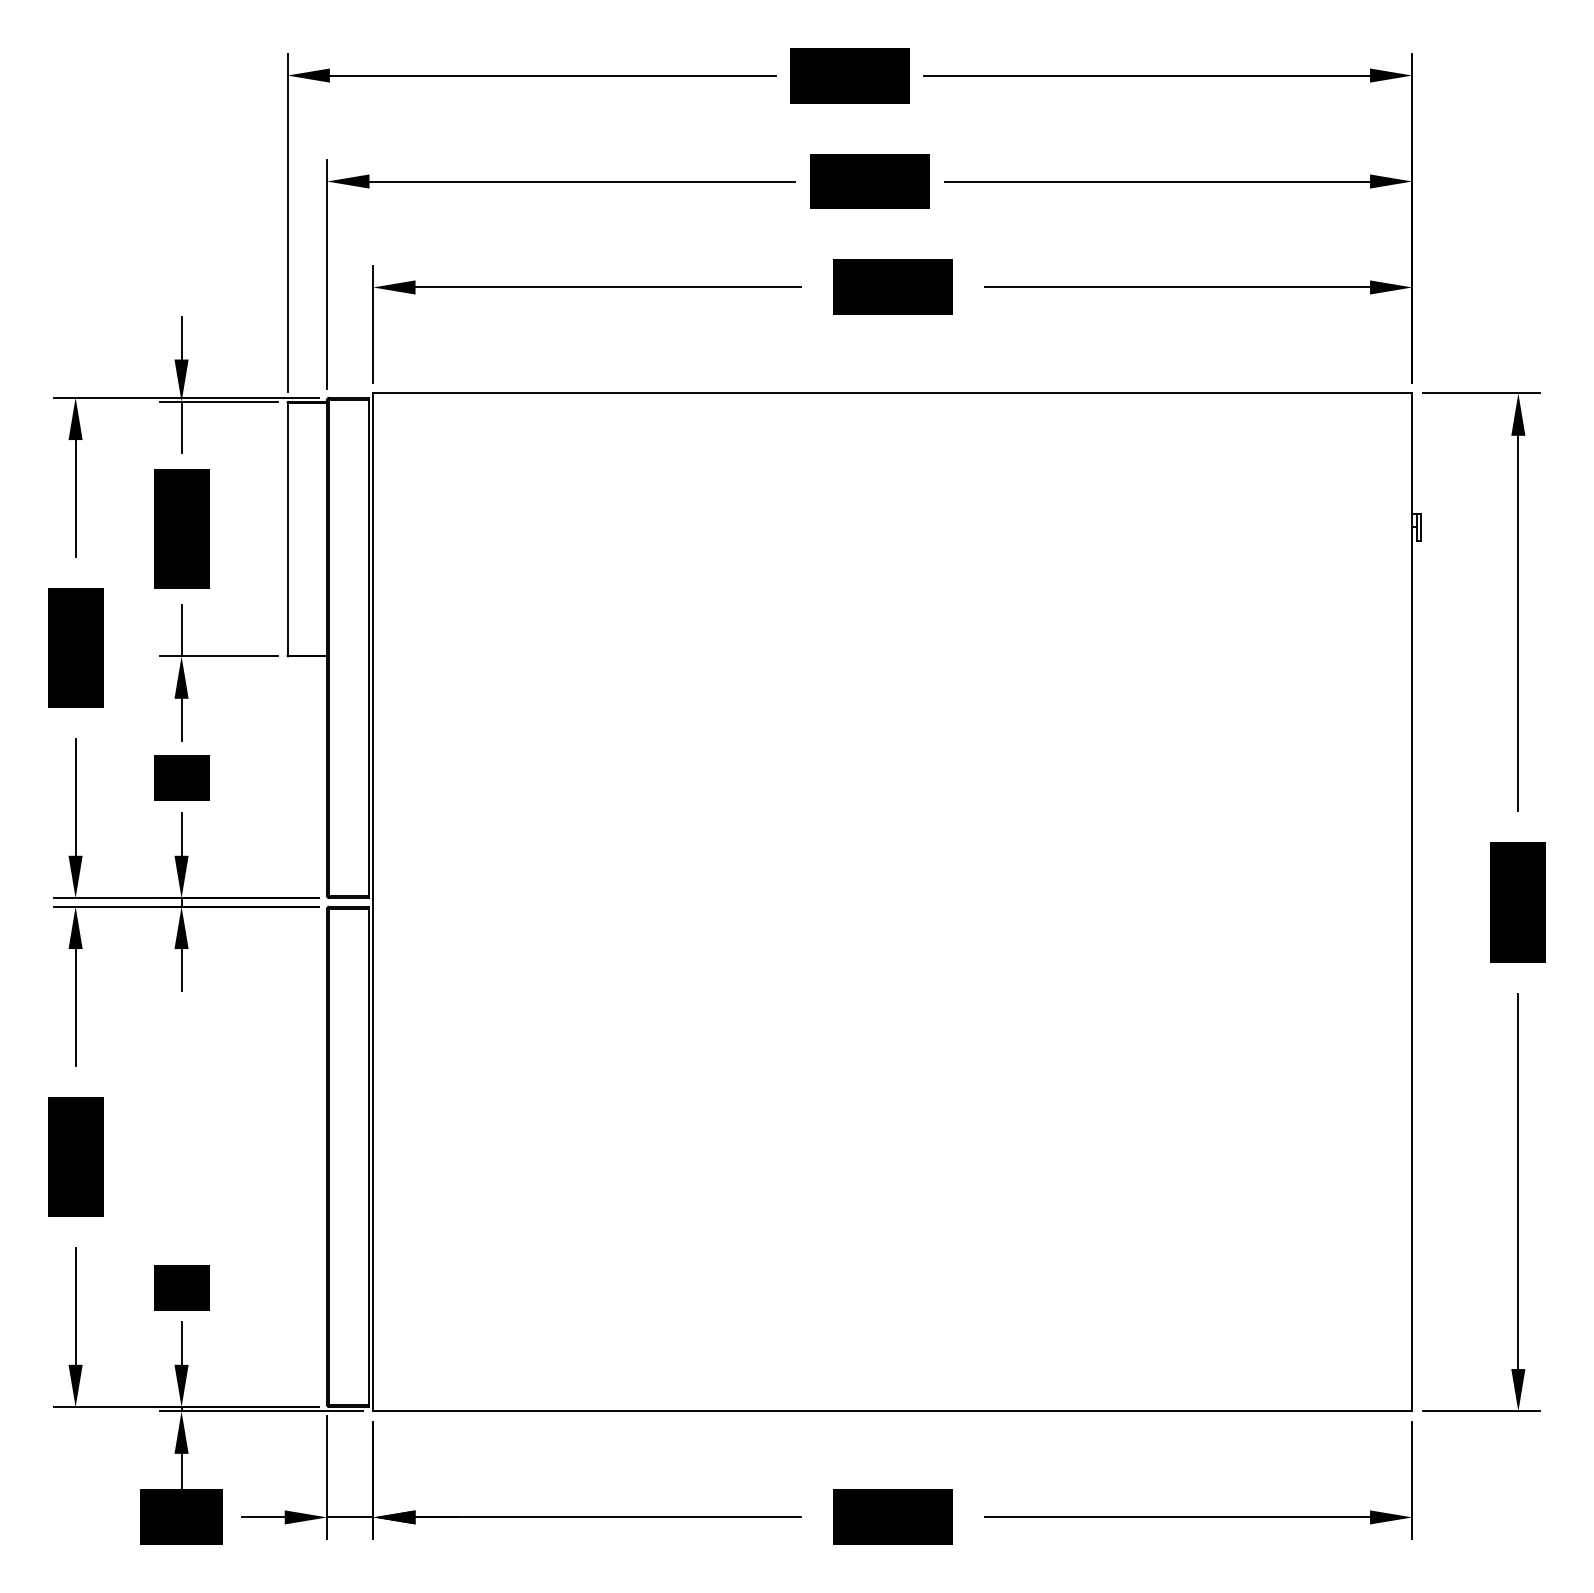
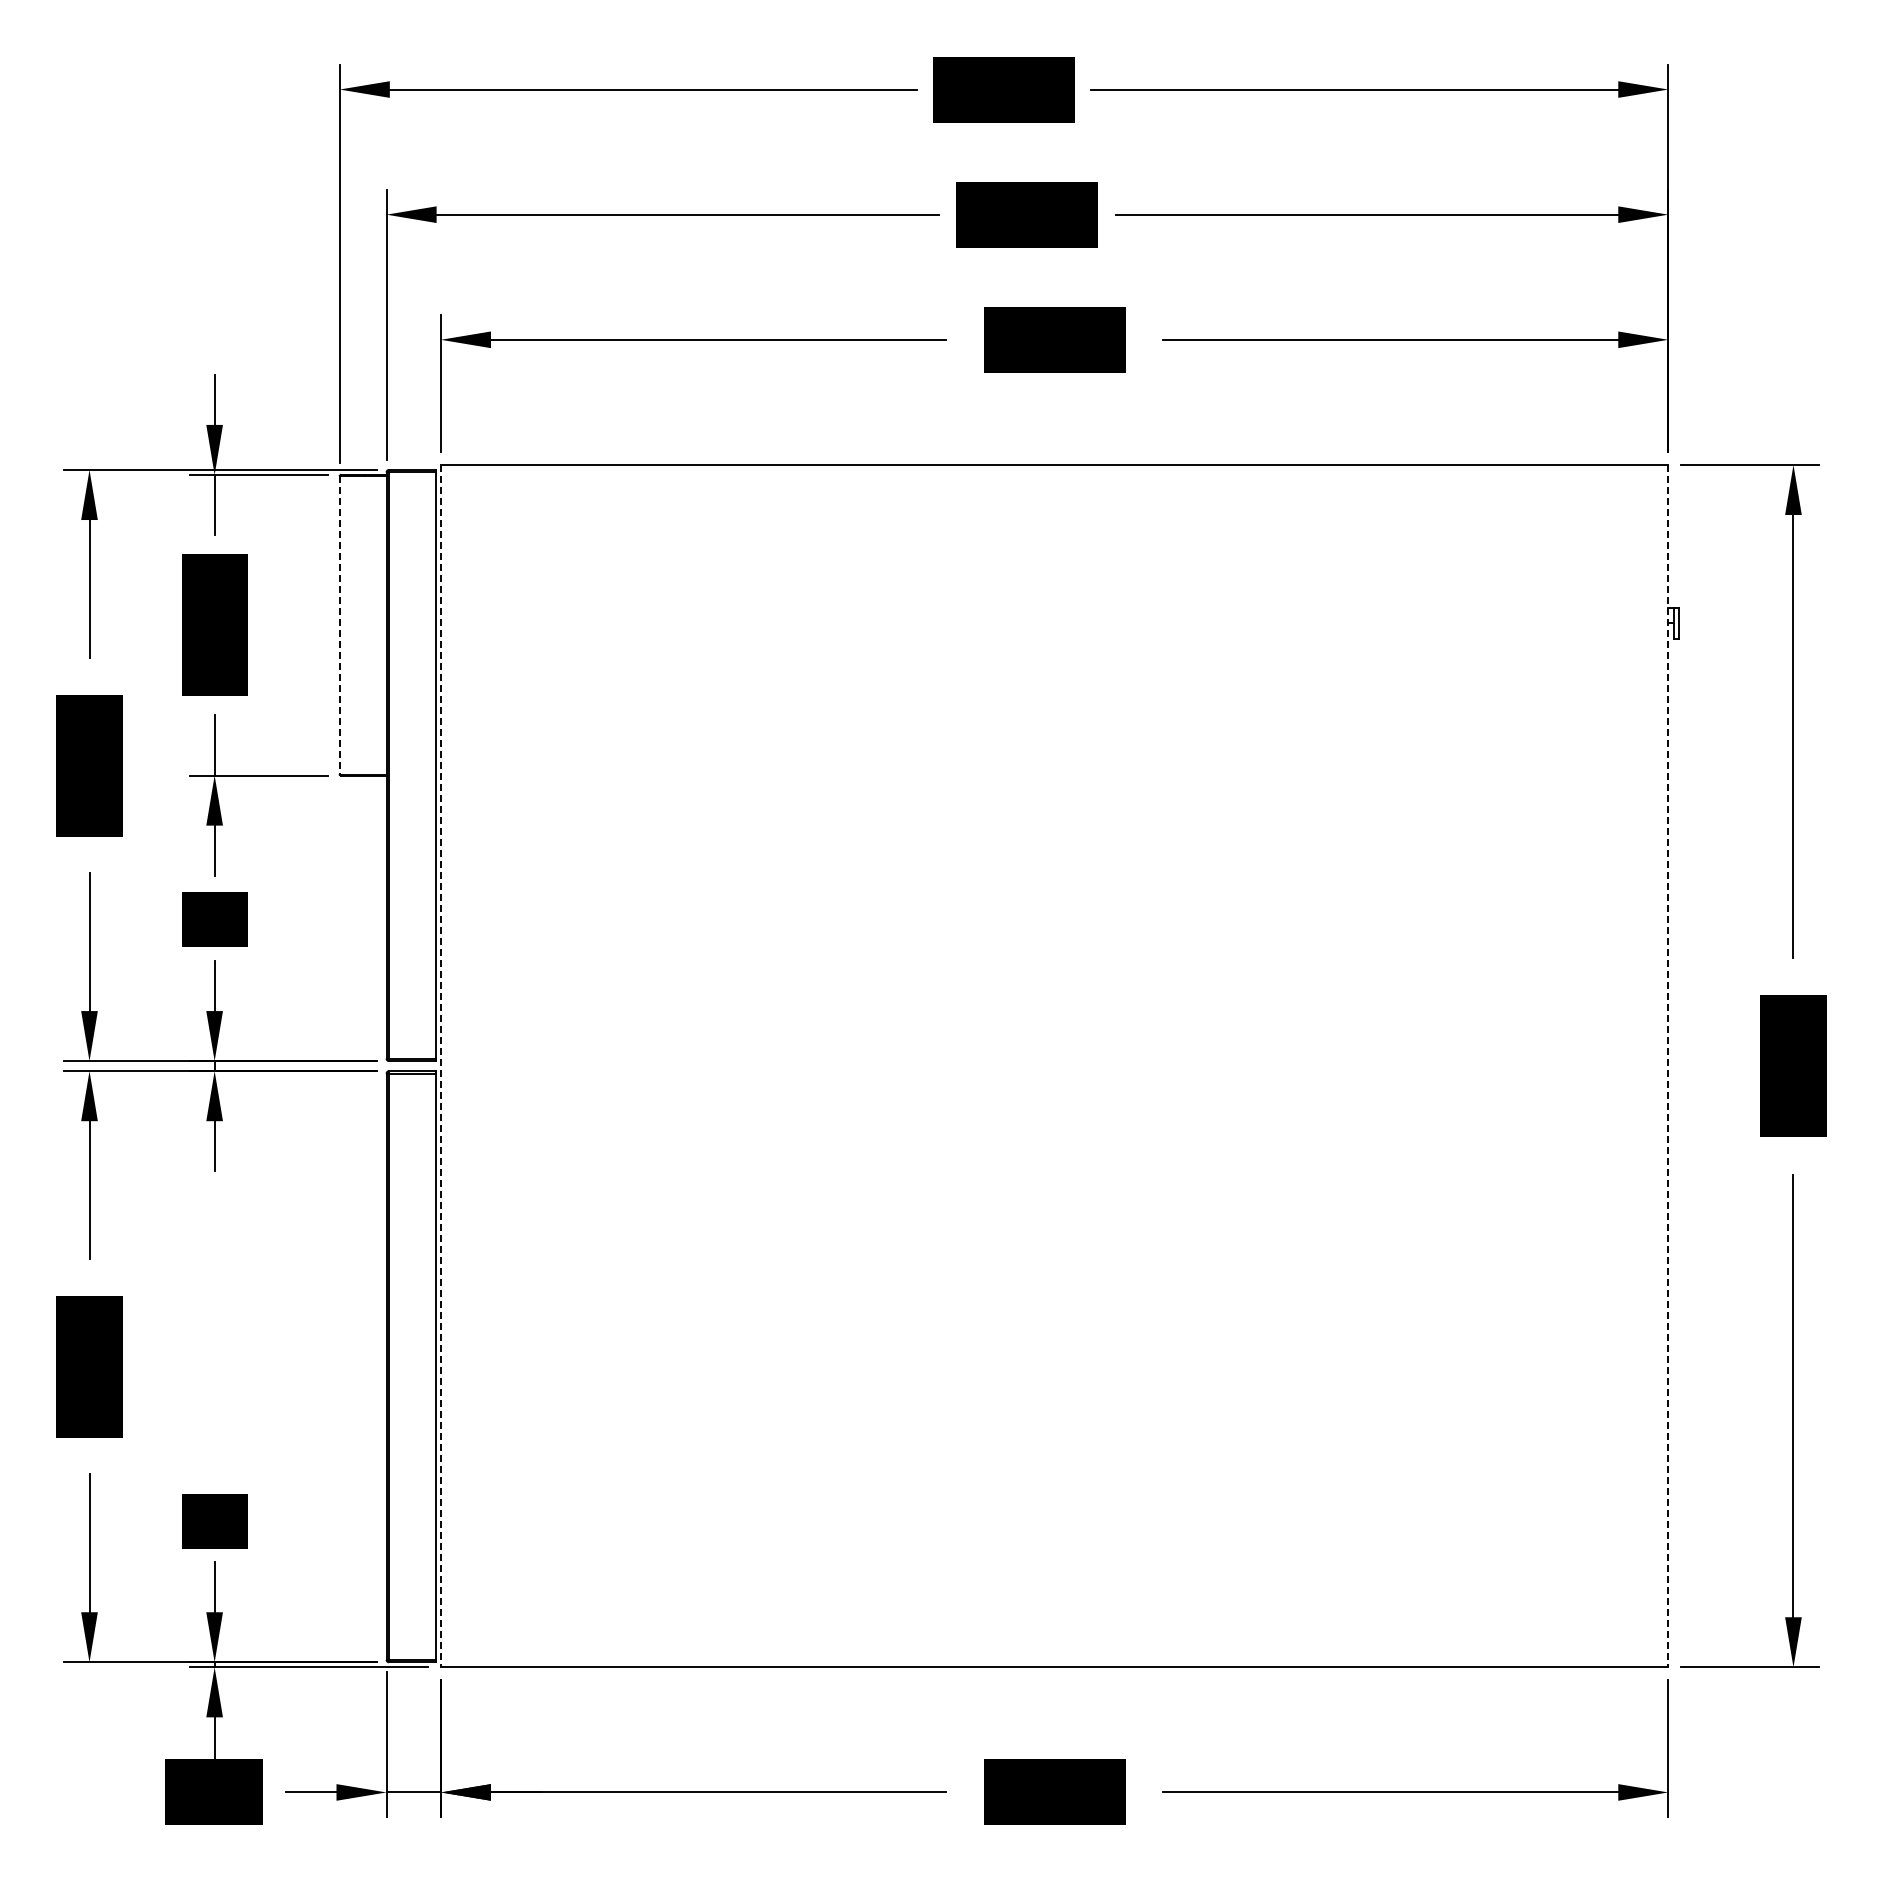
line: (287, 529) -> (339, 625), solid -> dashed
line: (372, 902) -> (440, 1066), solid -> dashed
line: (1412, 902) -> (1668, 1066), solid -> dashed

